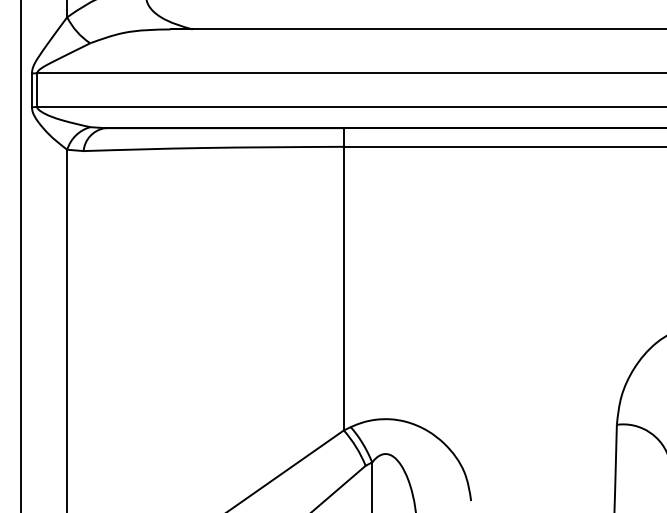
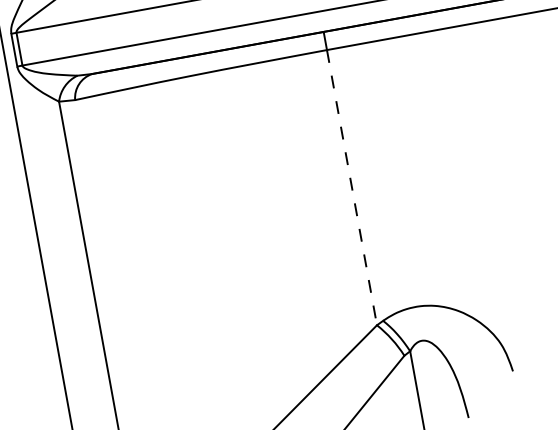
line: (343, 288) -> (351, 187), solid -> dashed

